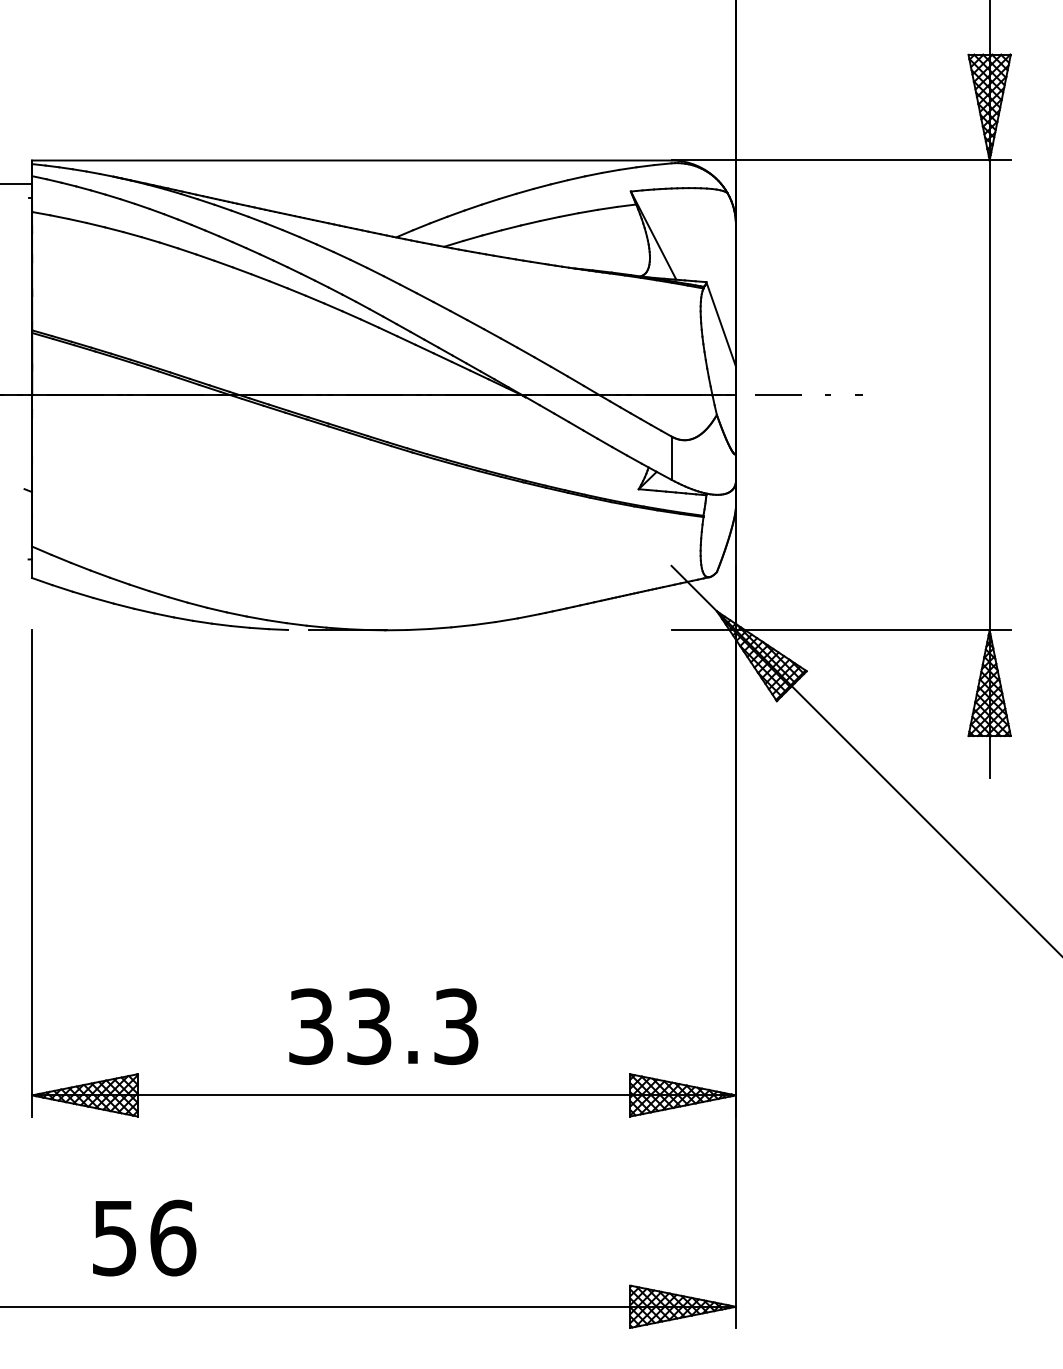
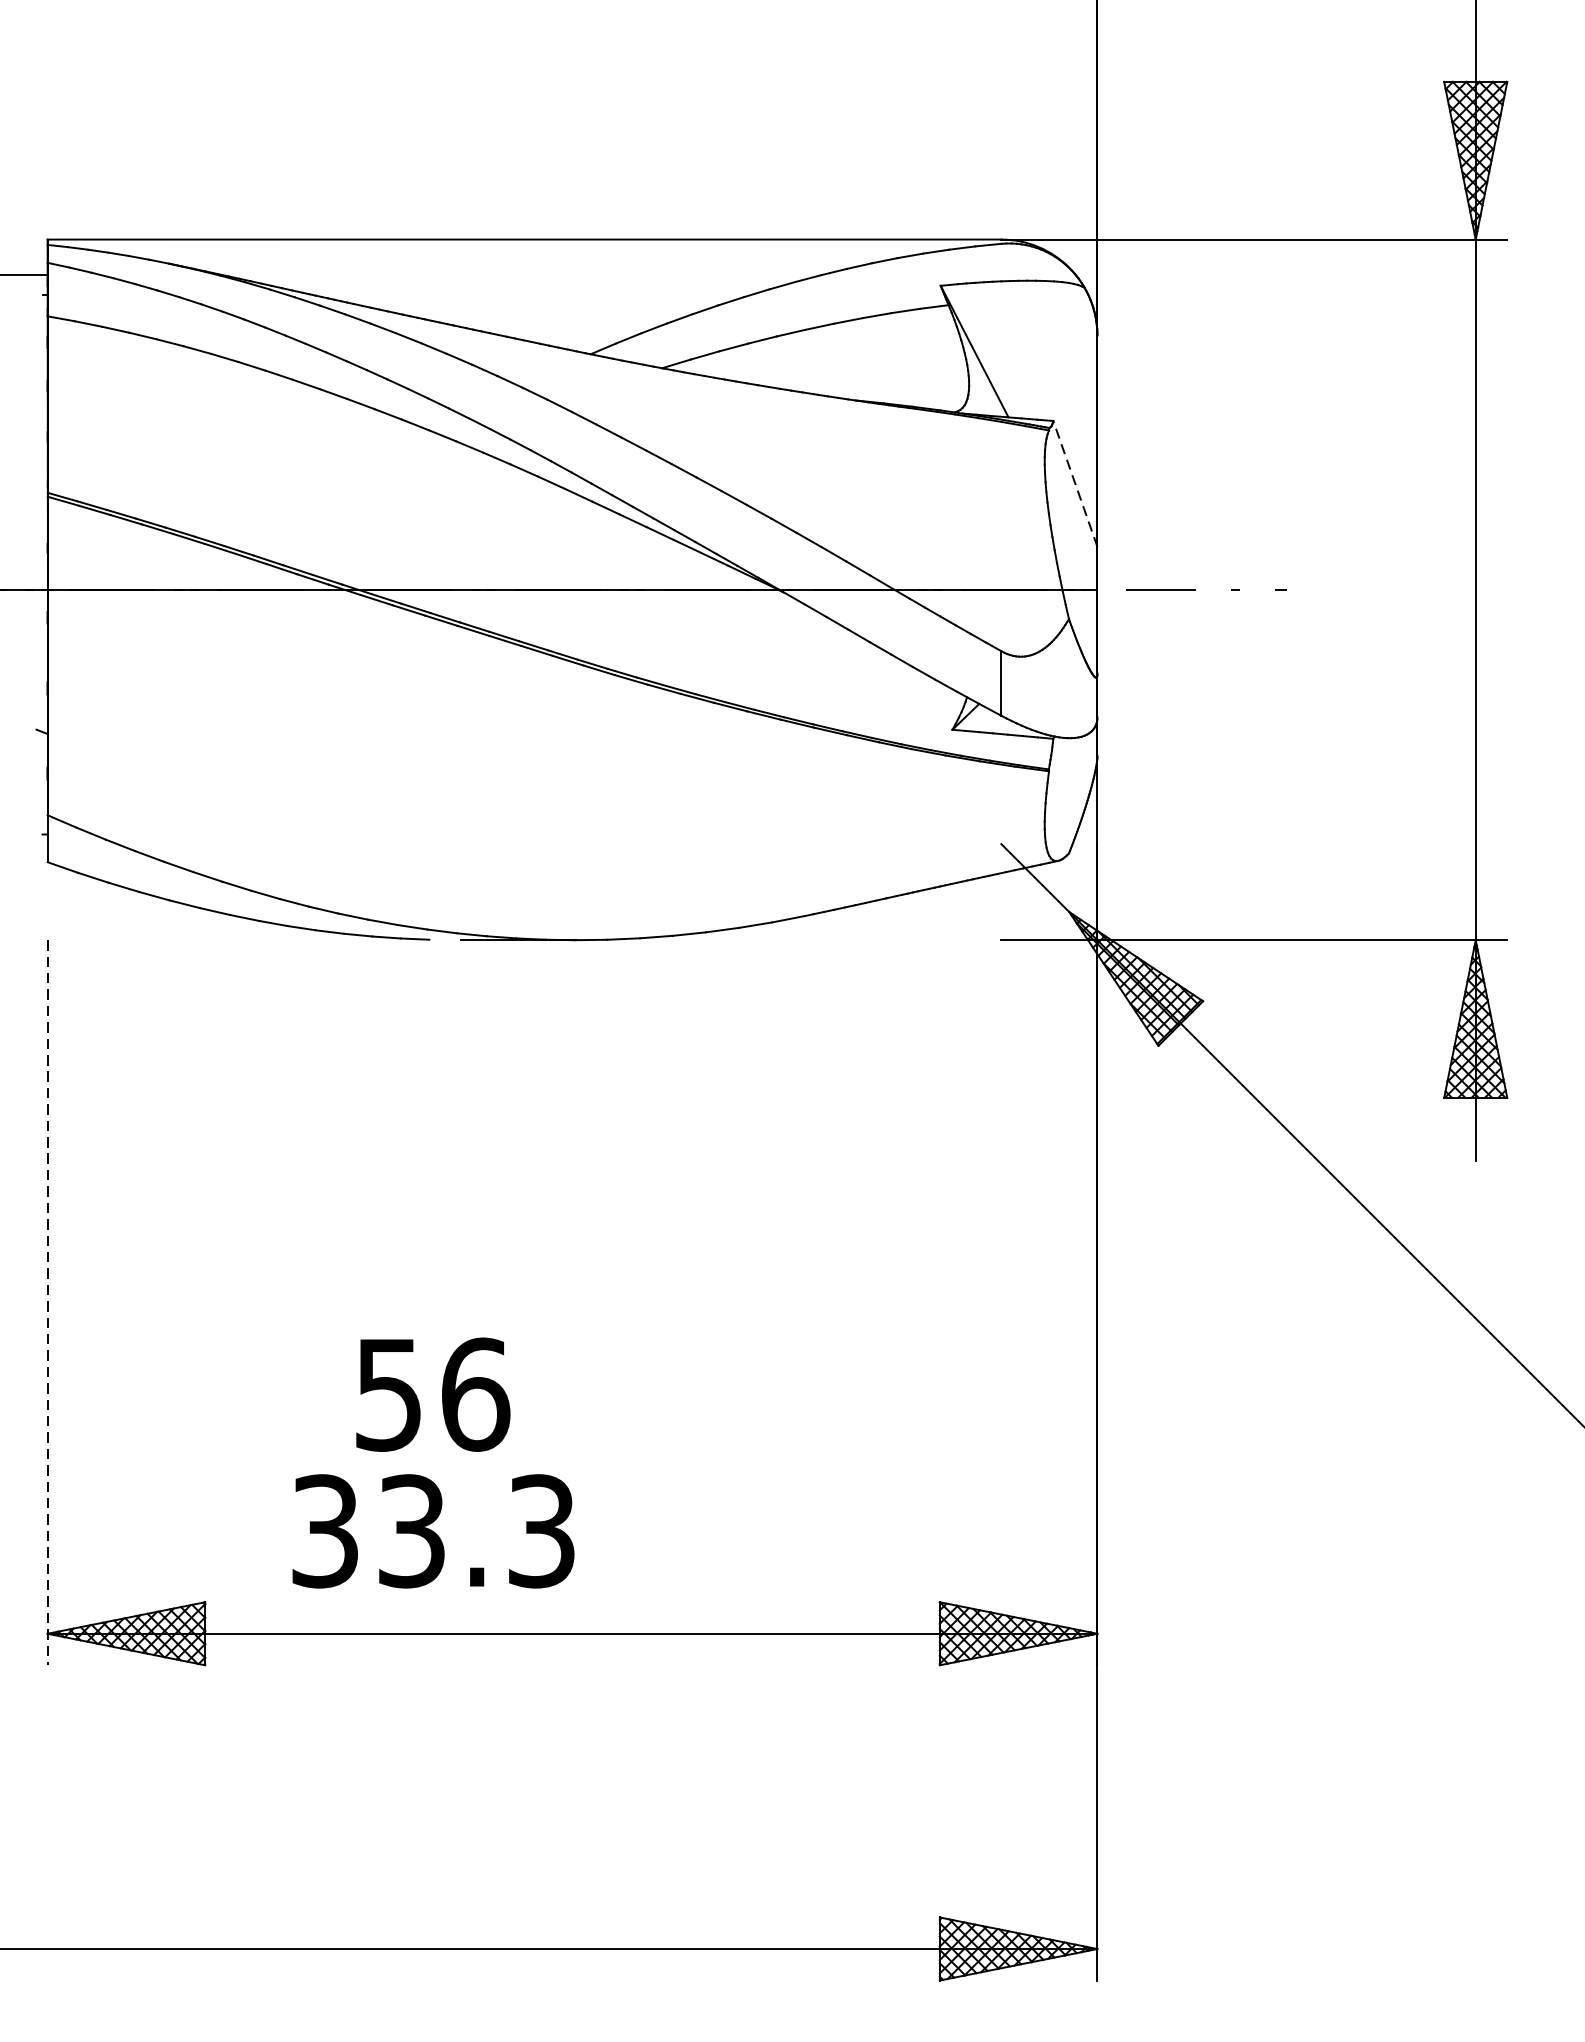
line: (721, 324) -> (1075, 484), solid -> dashed
line: (32, 873) -> (48, 1302), solid -> dashed
text: (383, 1026) -> (433, 1531), moved
text: (144, 1237) -> (433, 1393), moved

